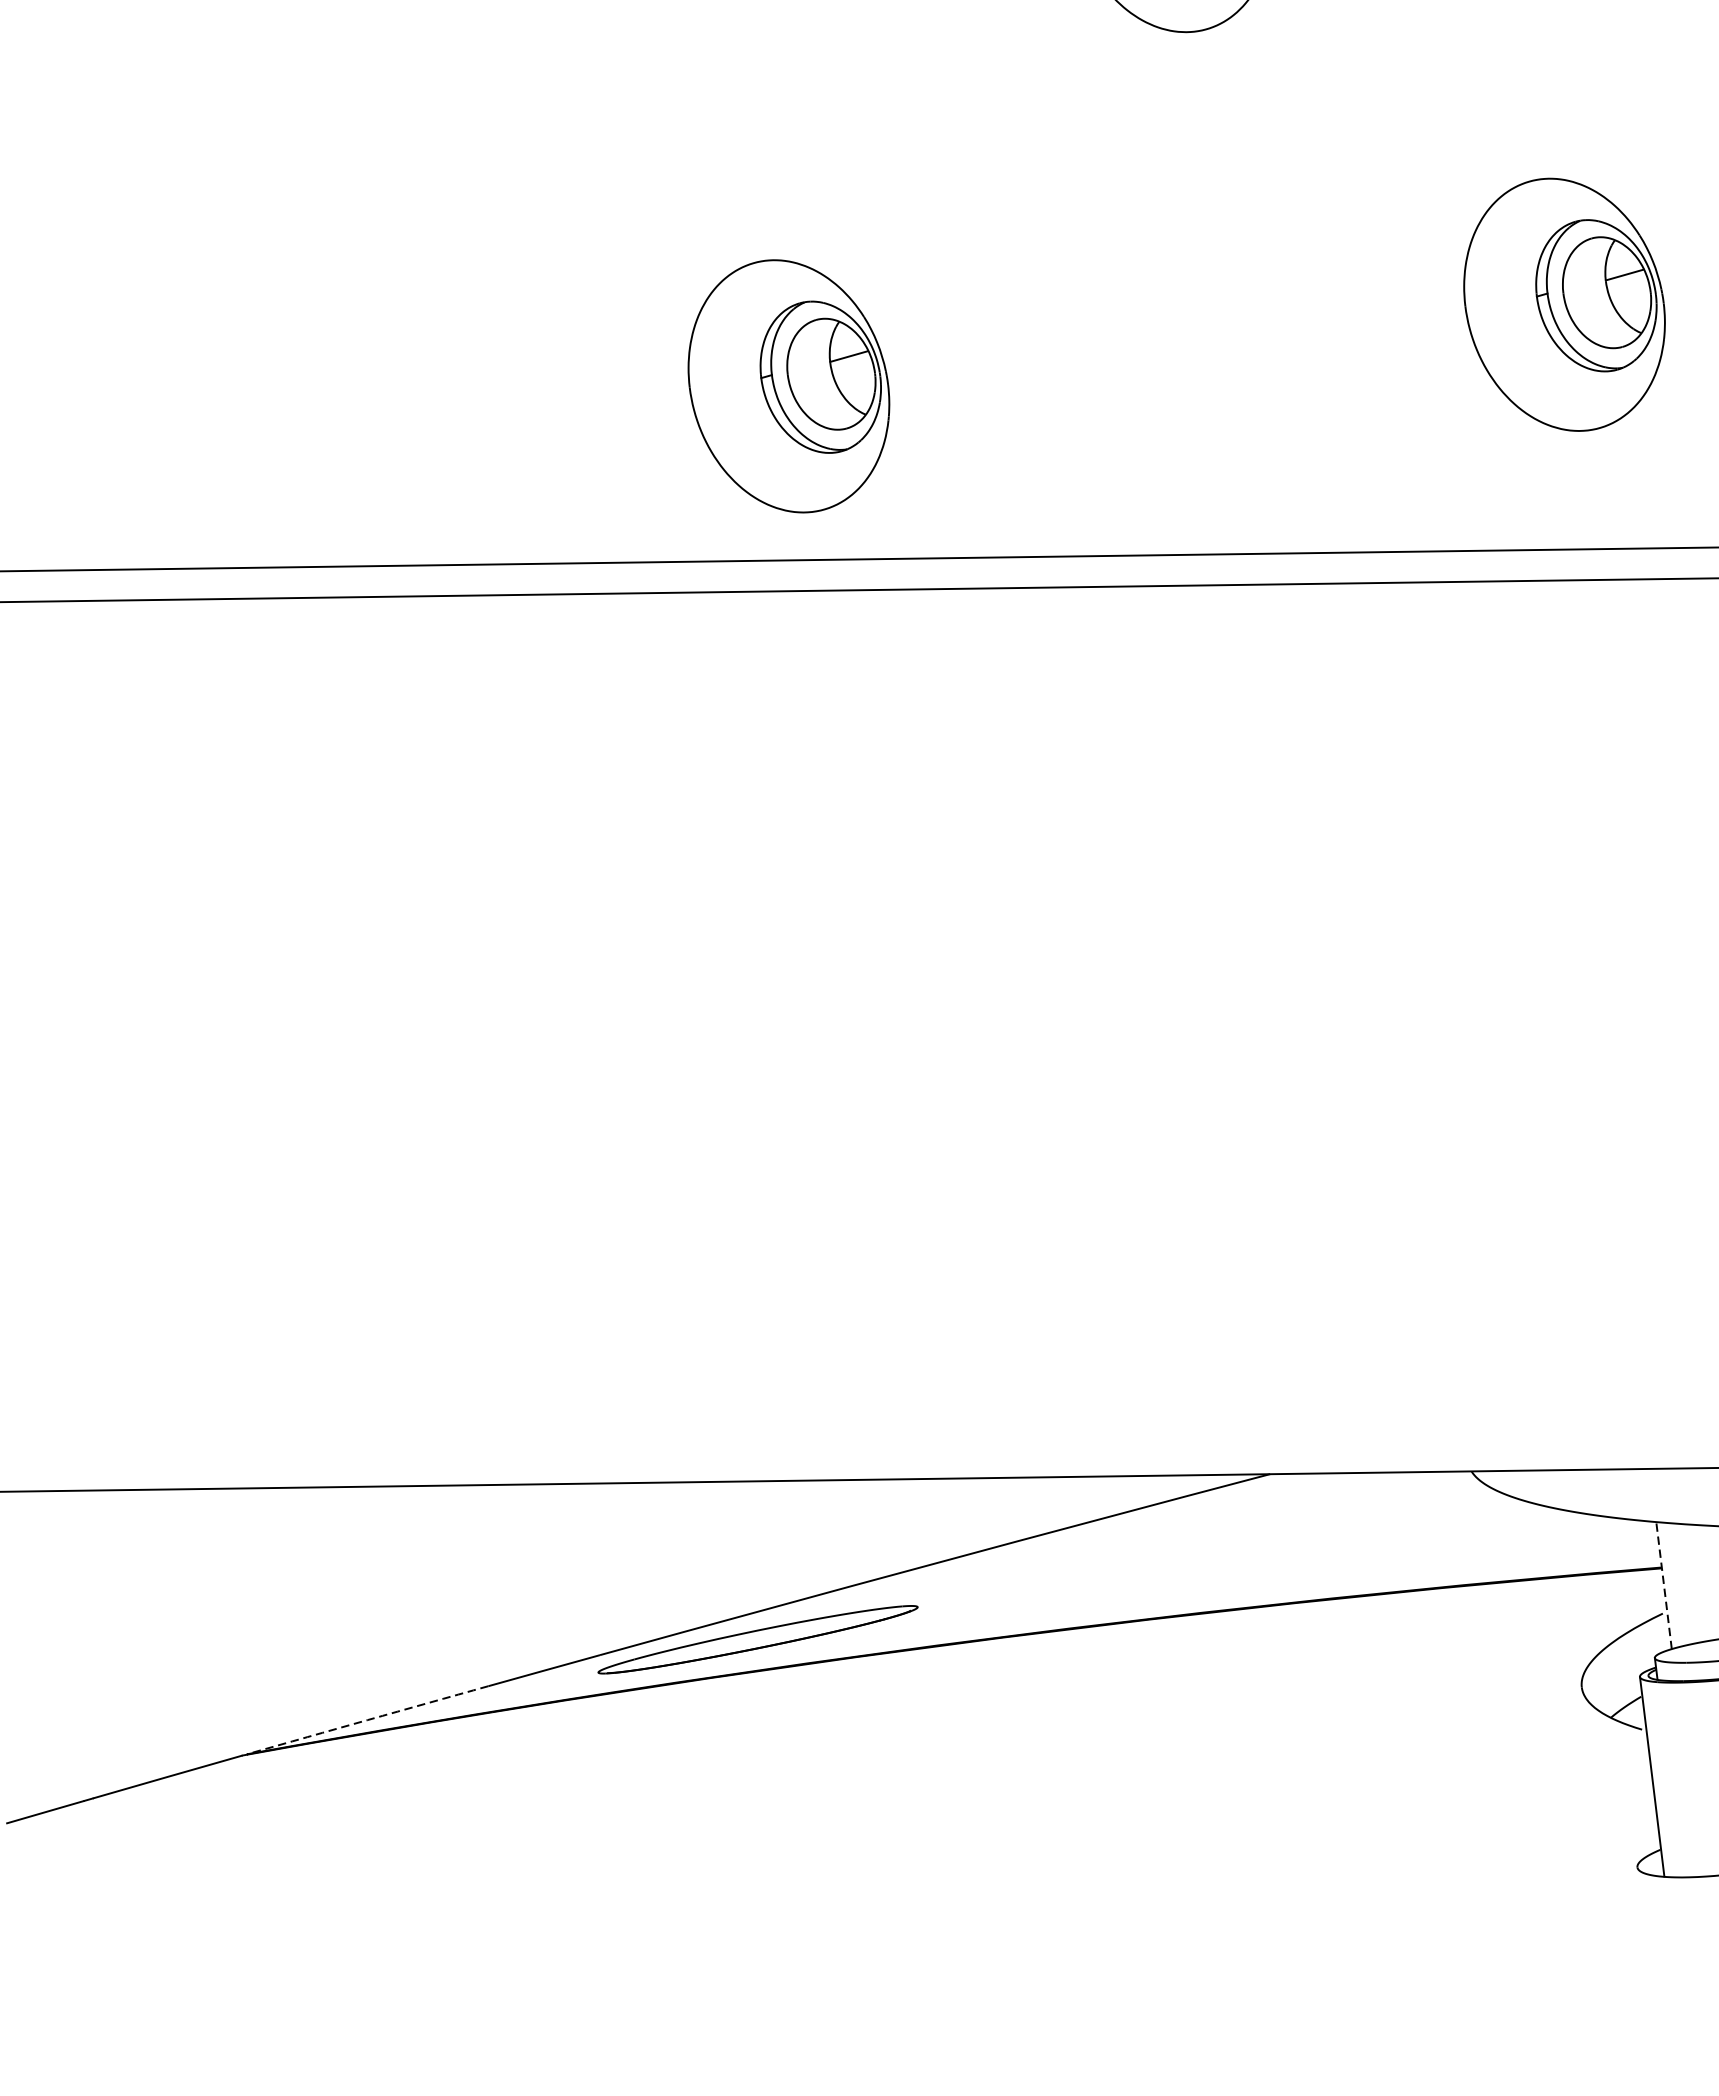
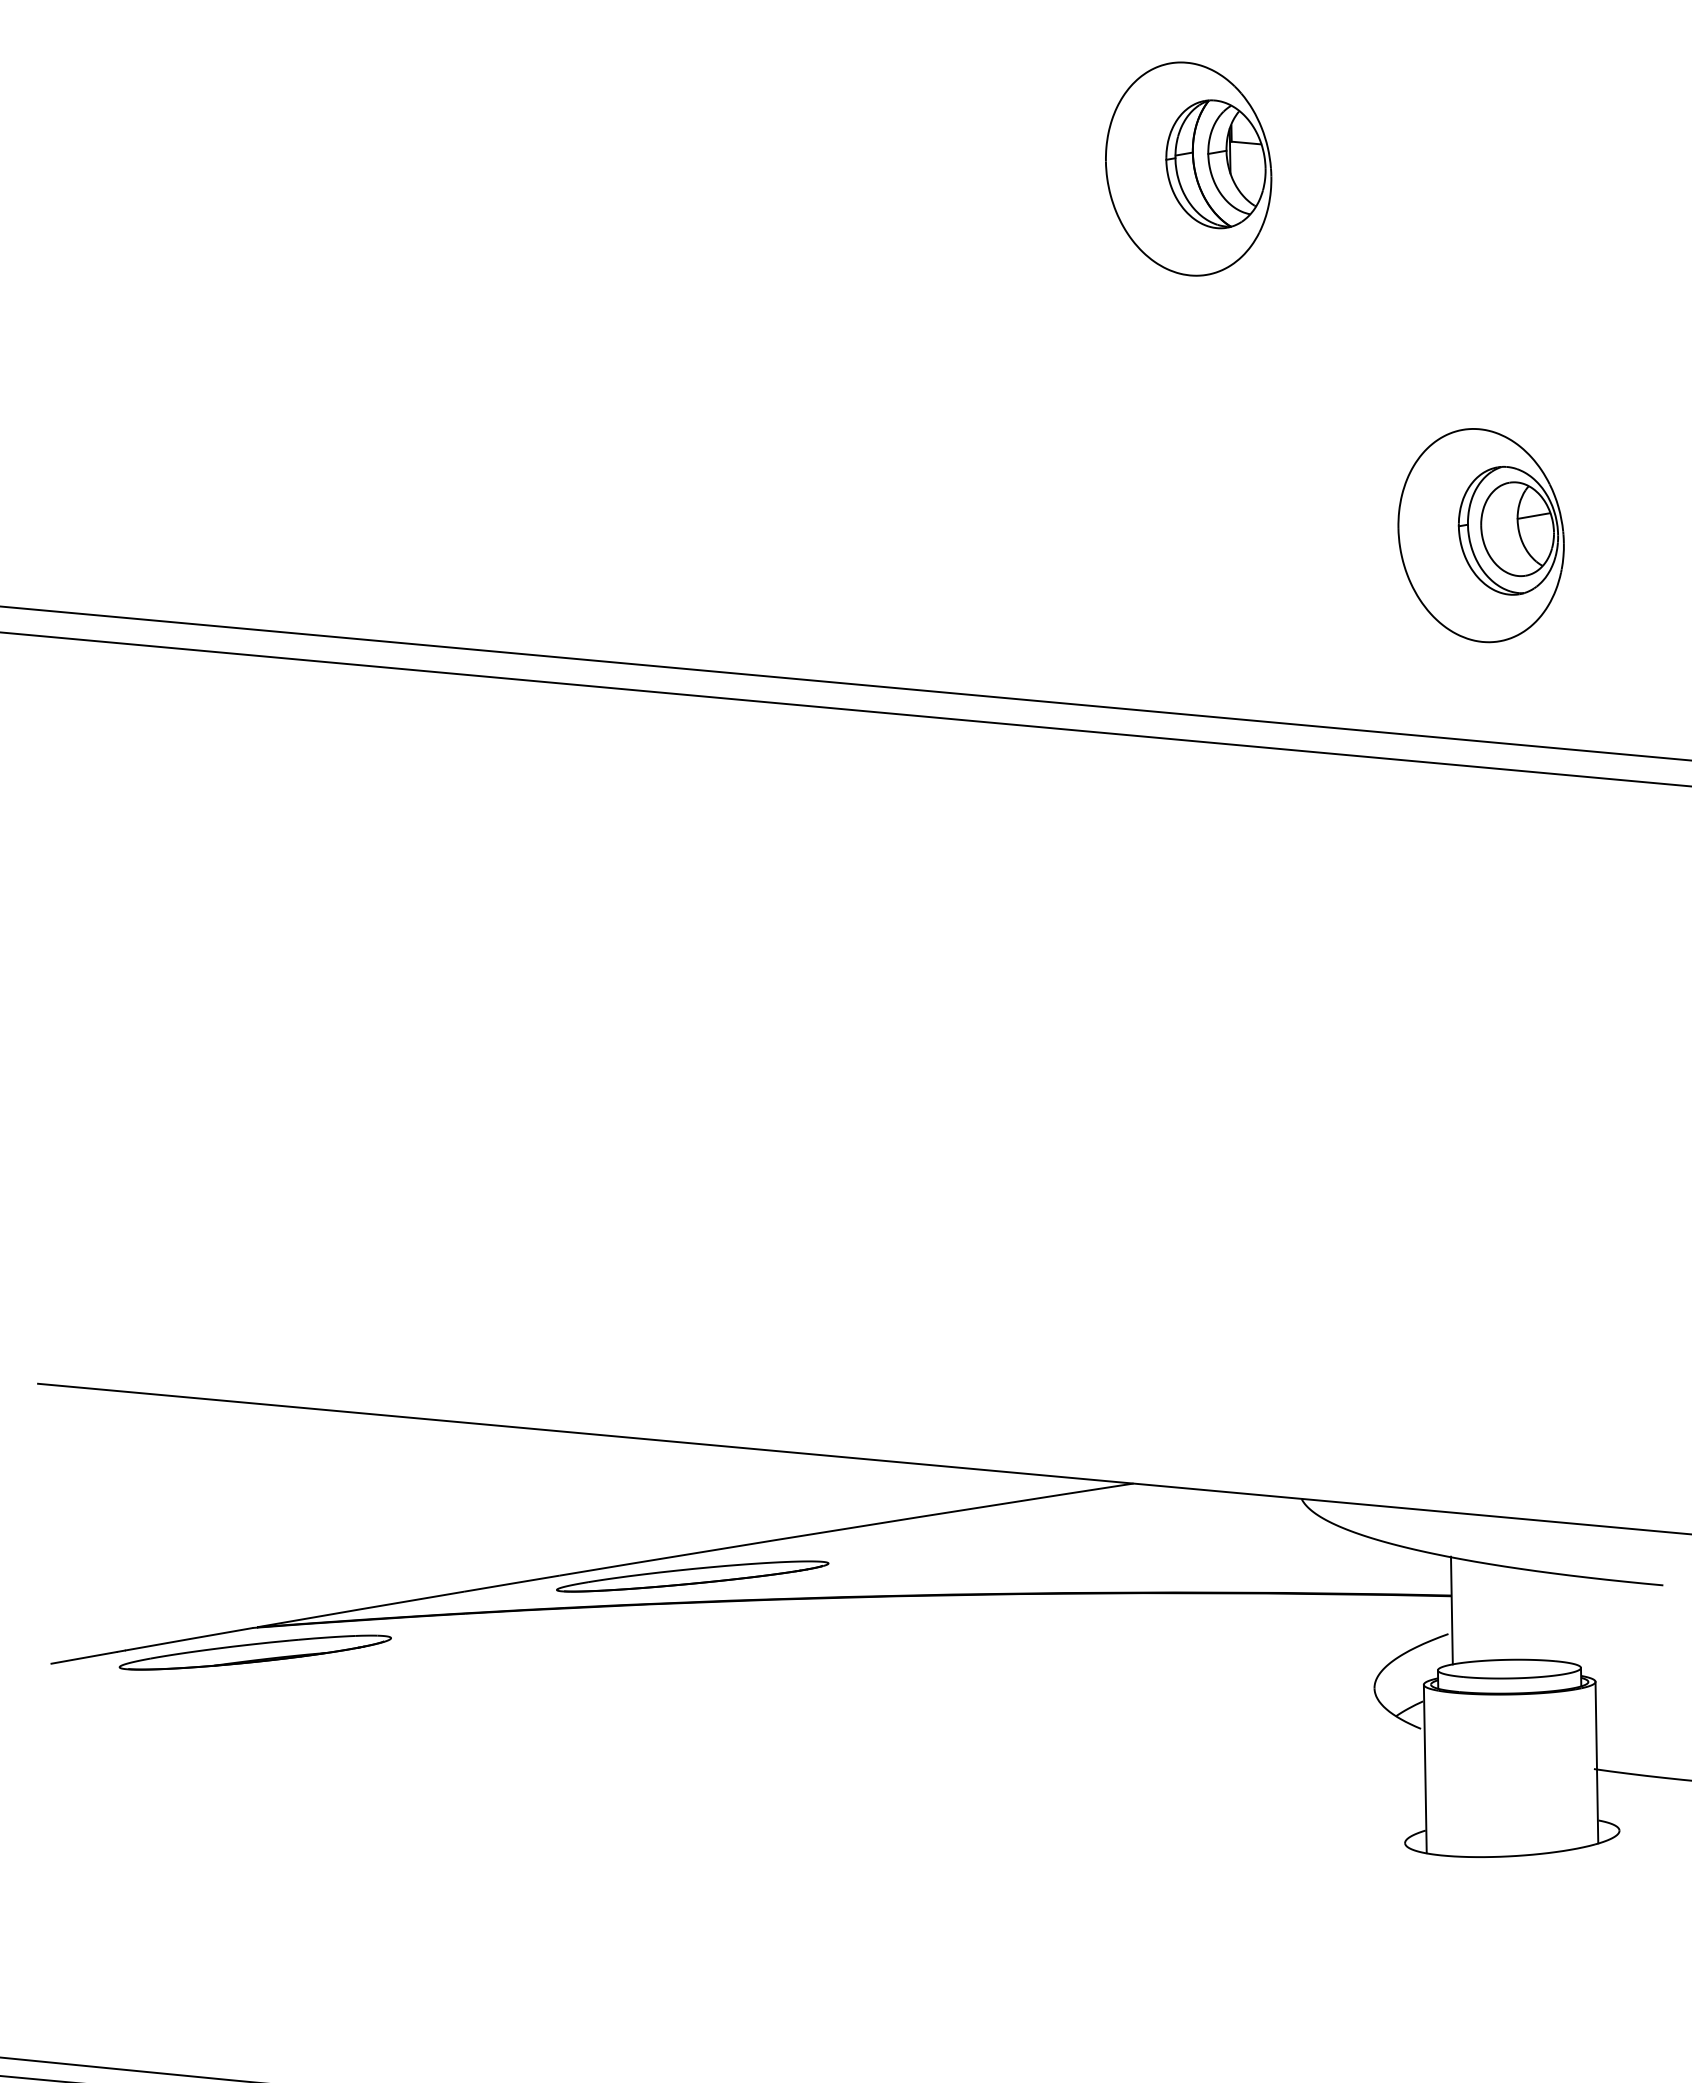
part: (788, 386) -> (827, 535), removed
line: (1663, 1585) -> (1451, 1610), dashed -> solid
arc: (367, 1720) -> (360, 1609), dashed -> solid
part: (247, 1784) -> (254, 1652), added

